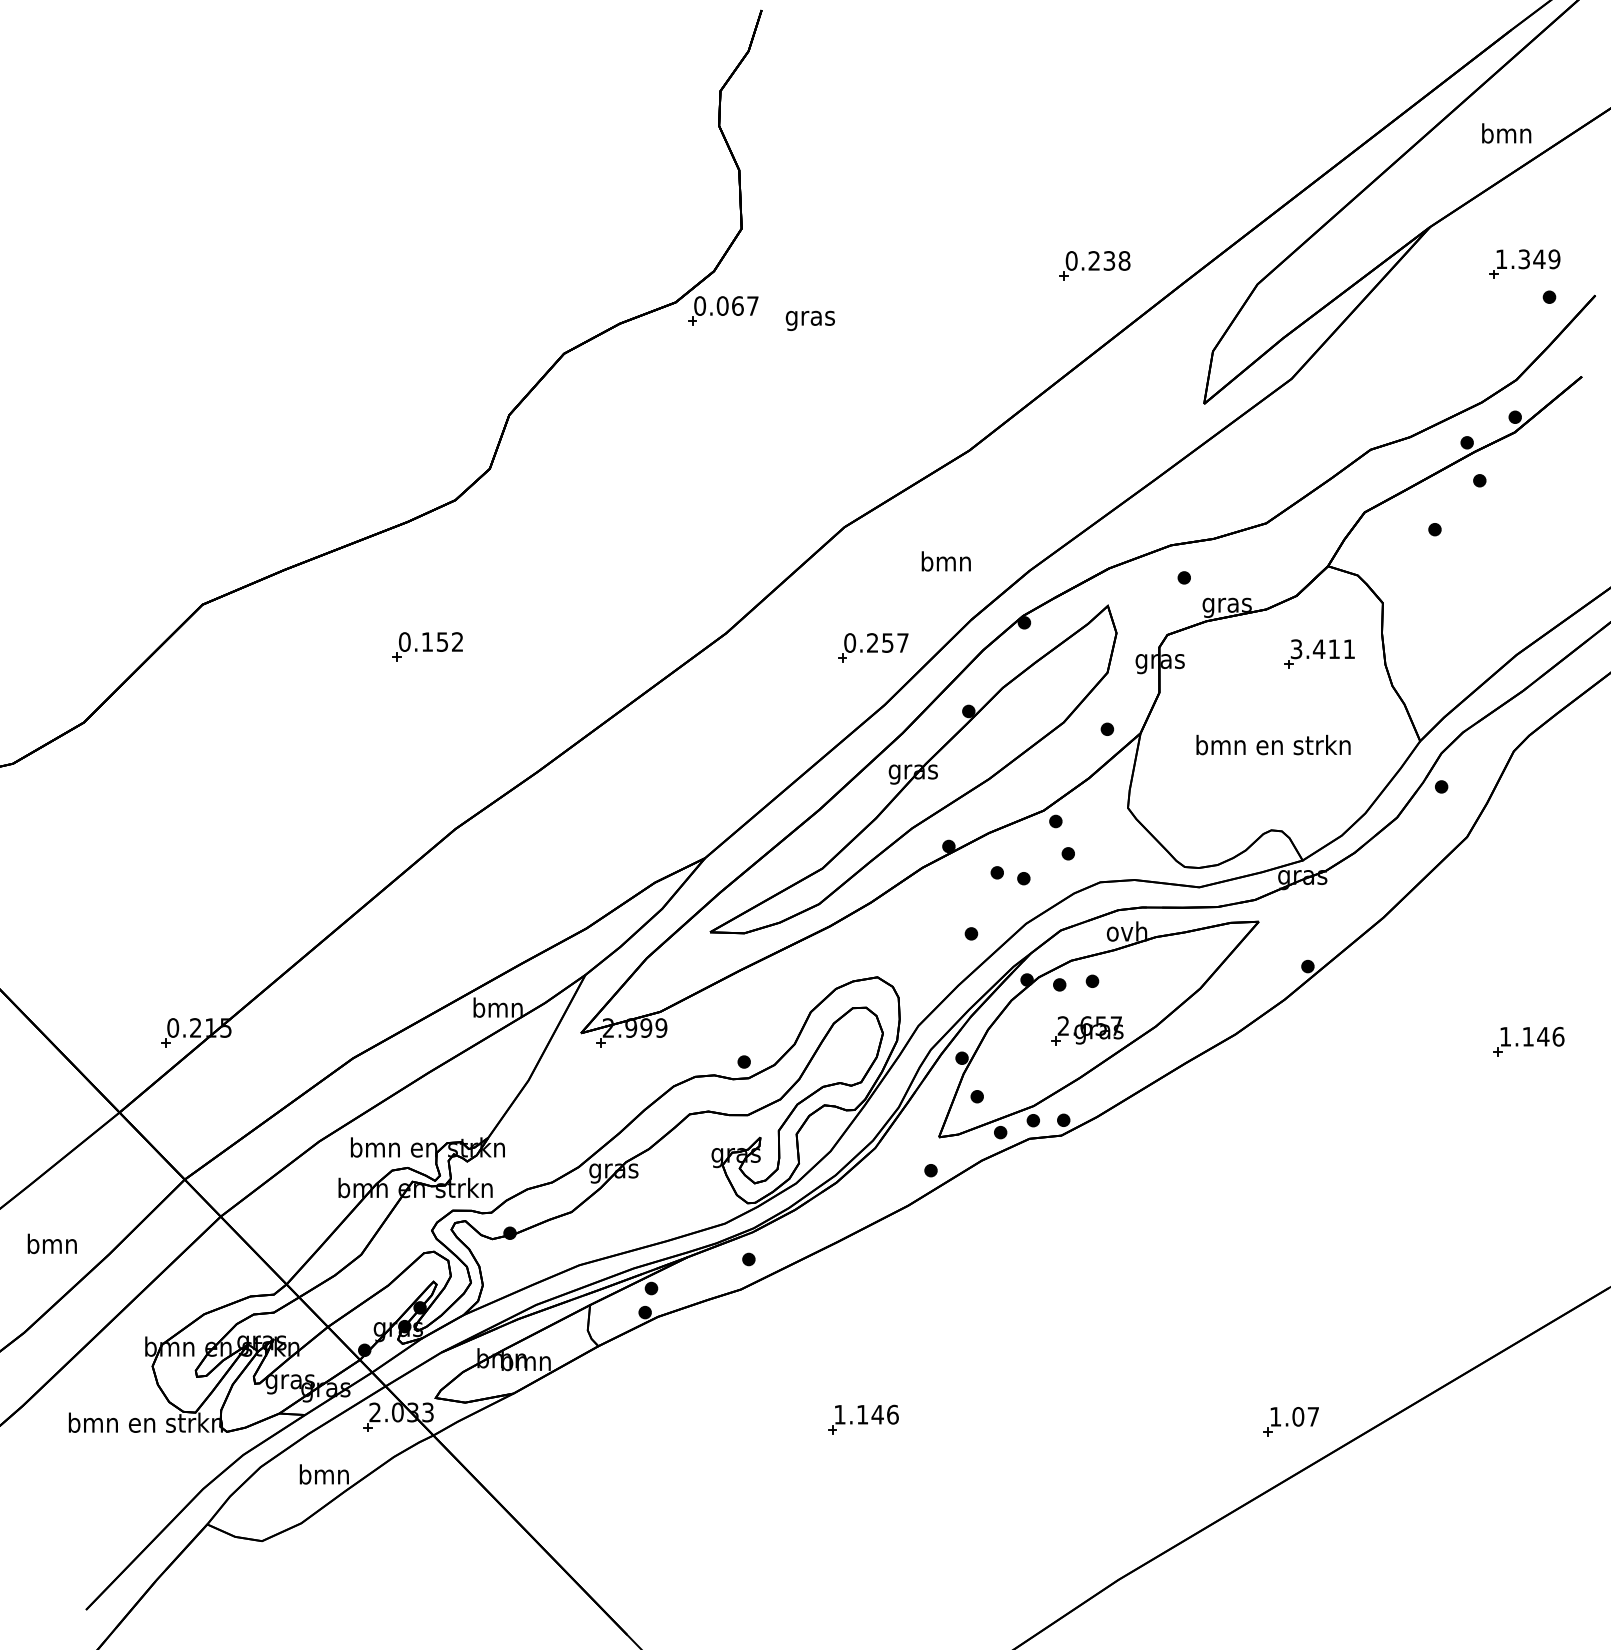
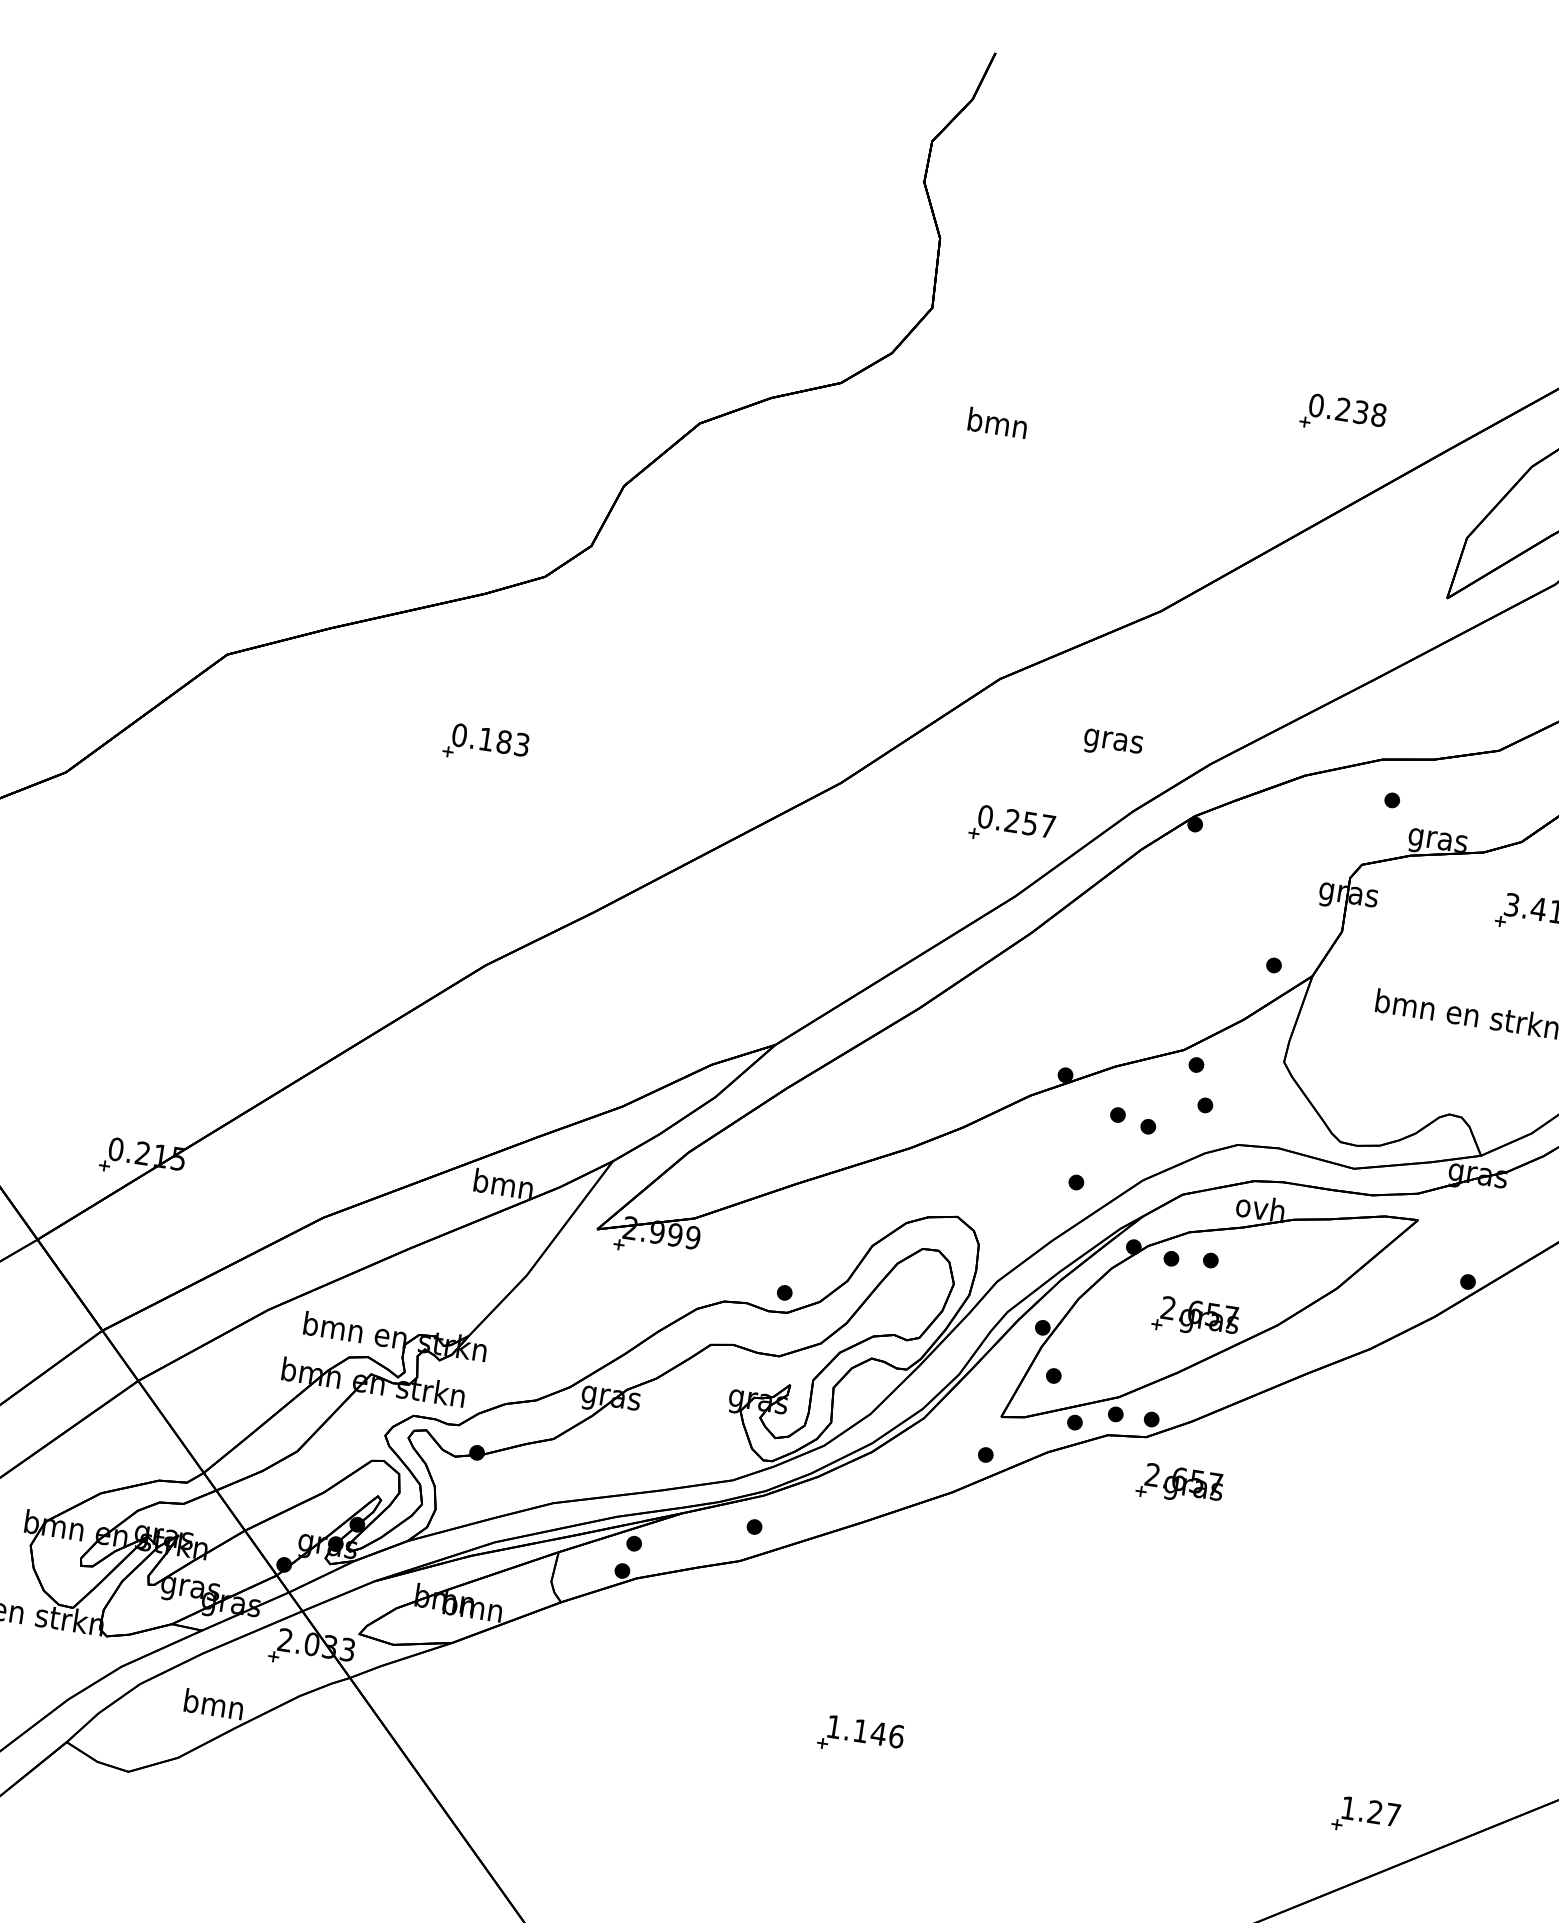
part: (723, 310) -> (896, 401), removed
text: (809, 317) -> (996, 424), gras -> bmn
text: (945, 563) -> (1112, 740), bmn -> gras
text: (449, 641) -> (512, 742), 0.152 -> 0.183
part: (913, 769) -> (1037, 977), removed
part: (1095, 1170) -> (1180, 1484), added
text: (1298, 1416) -> (1375, 1811), 1.07 -> 1.27

